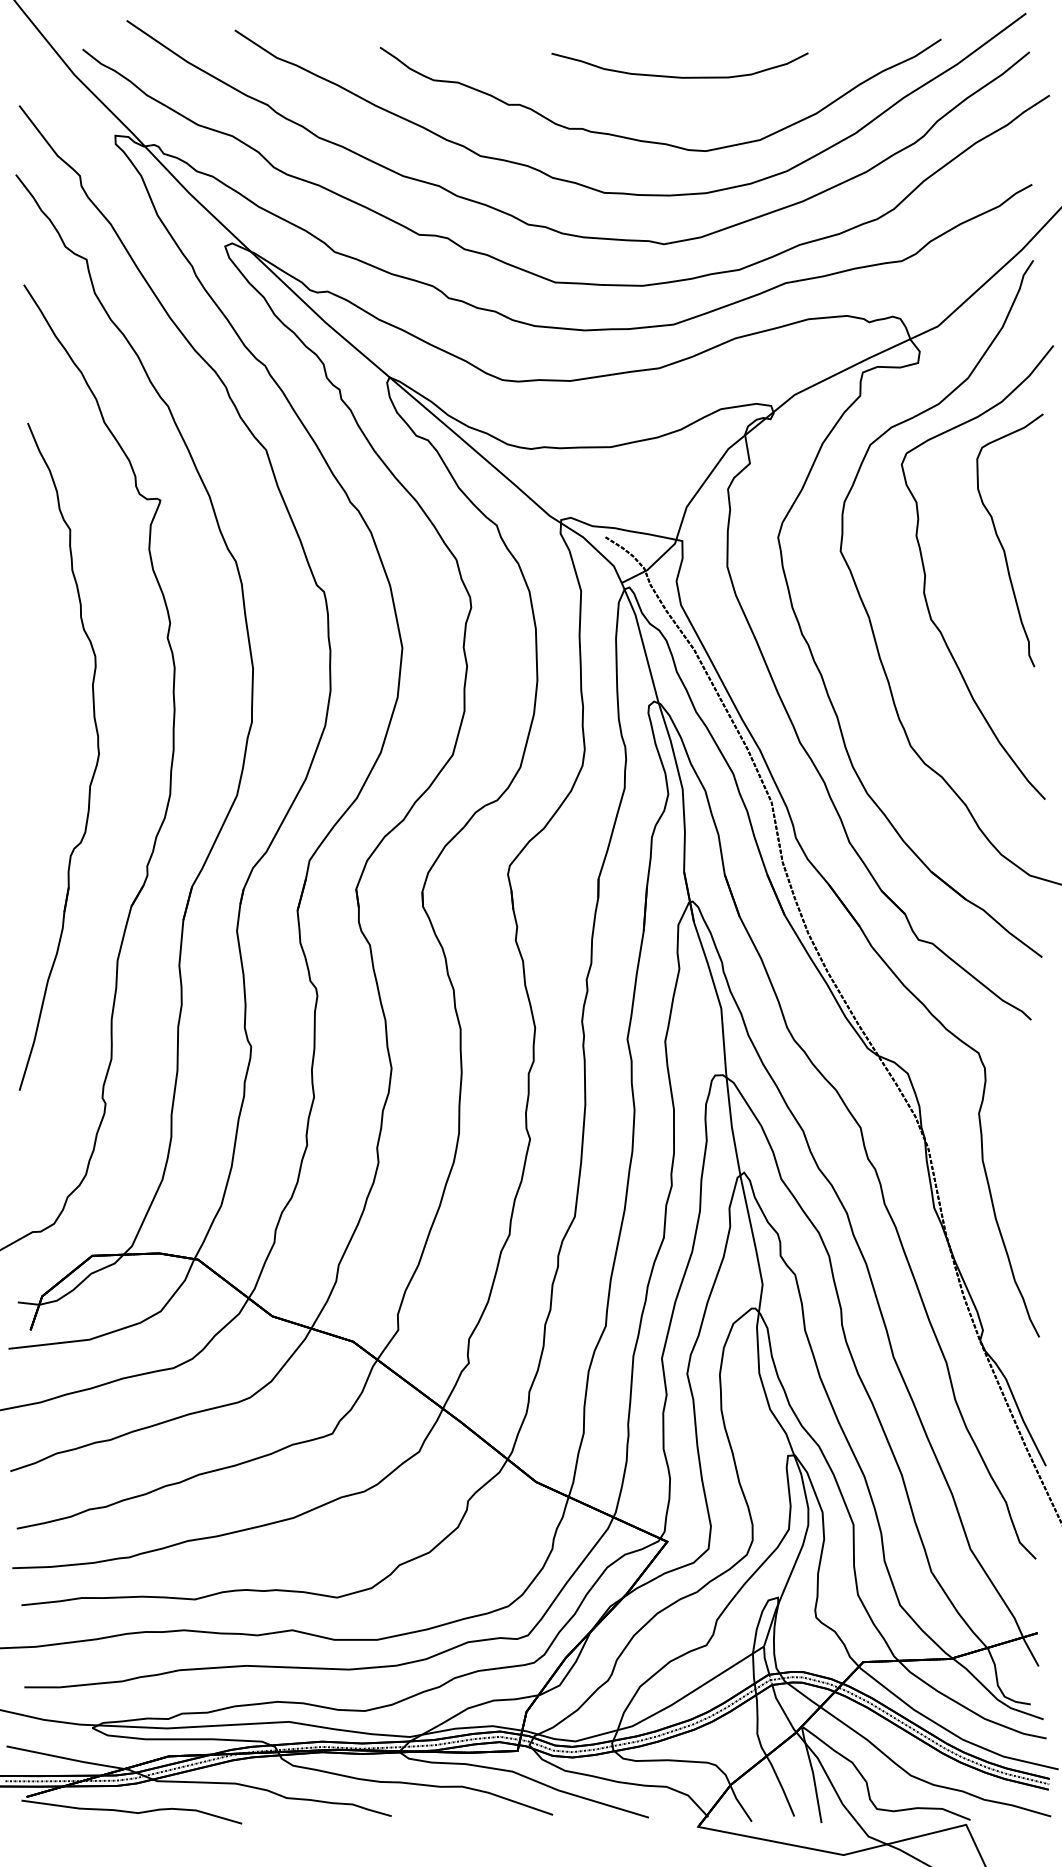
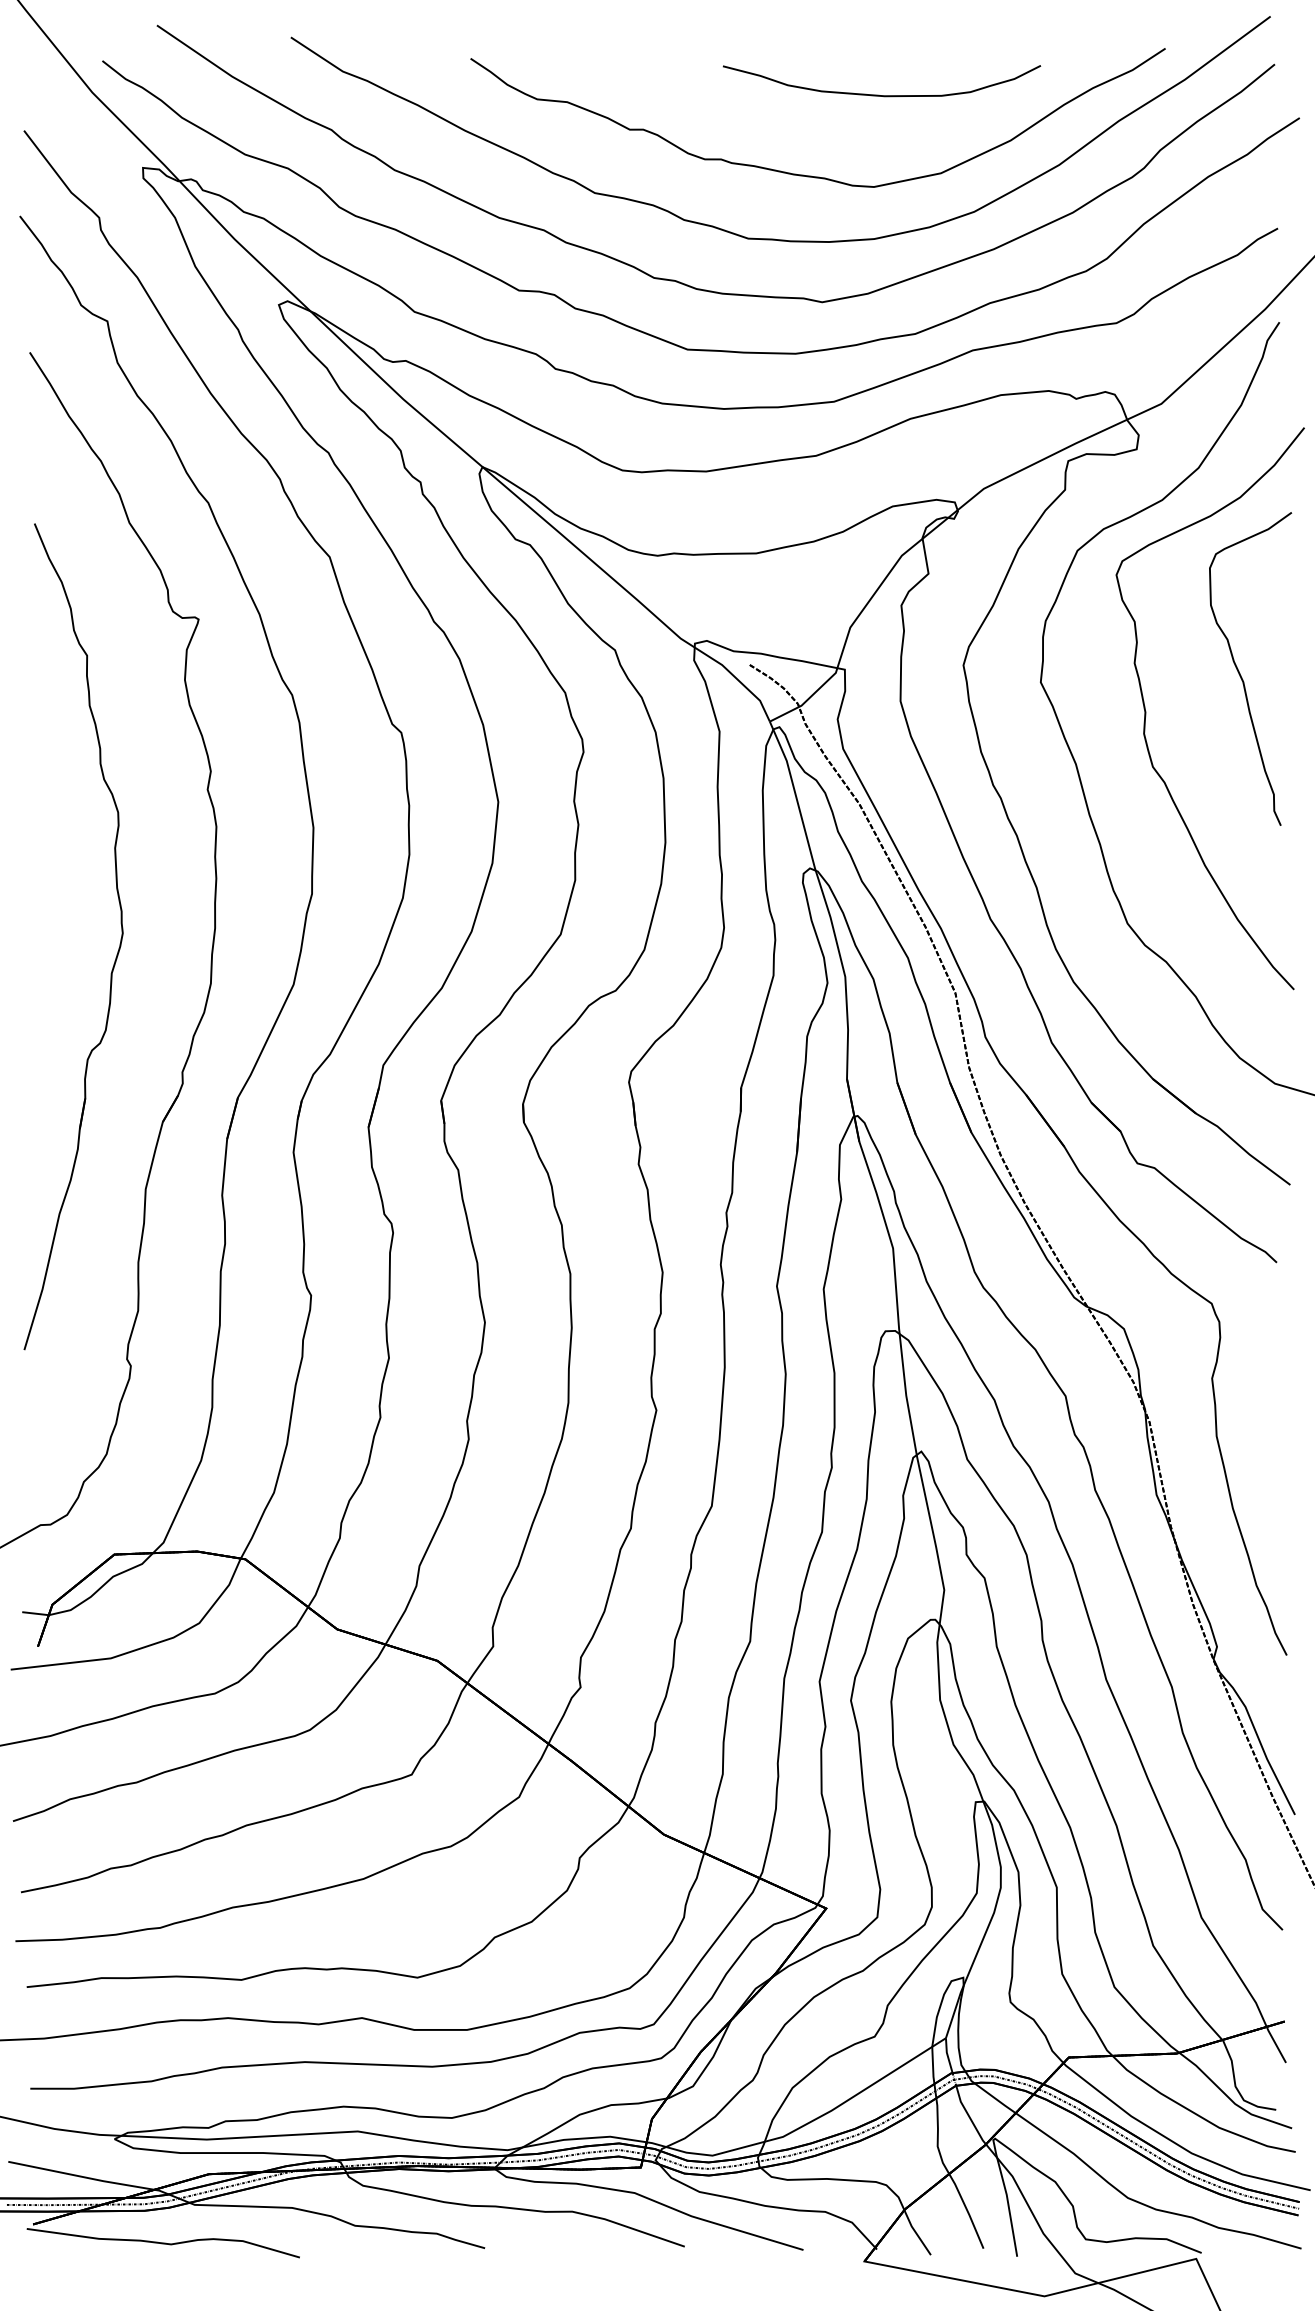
part: (677, 76) -> (878, 94), moved

